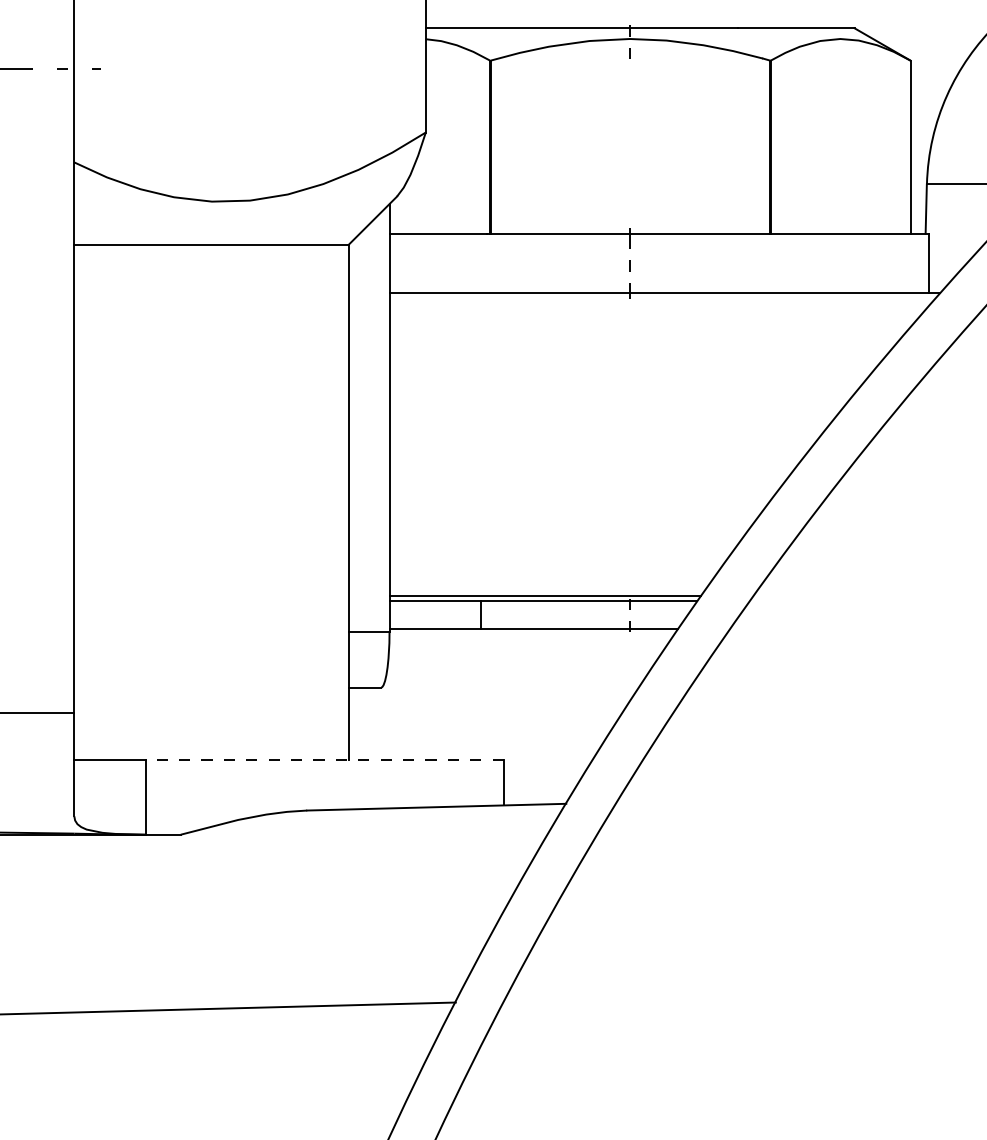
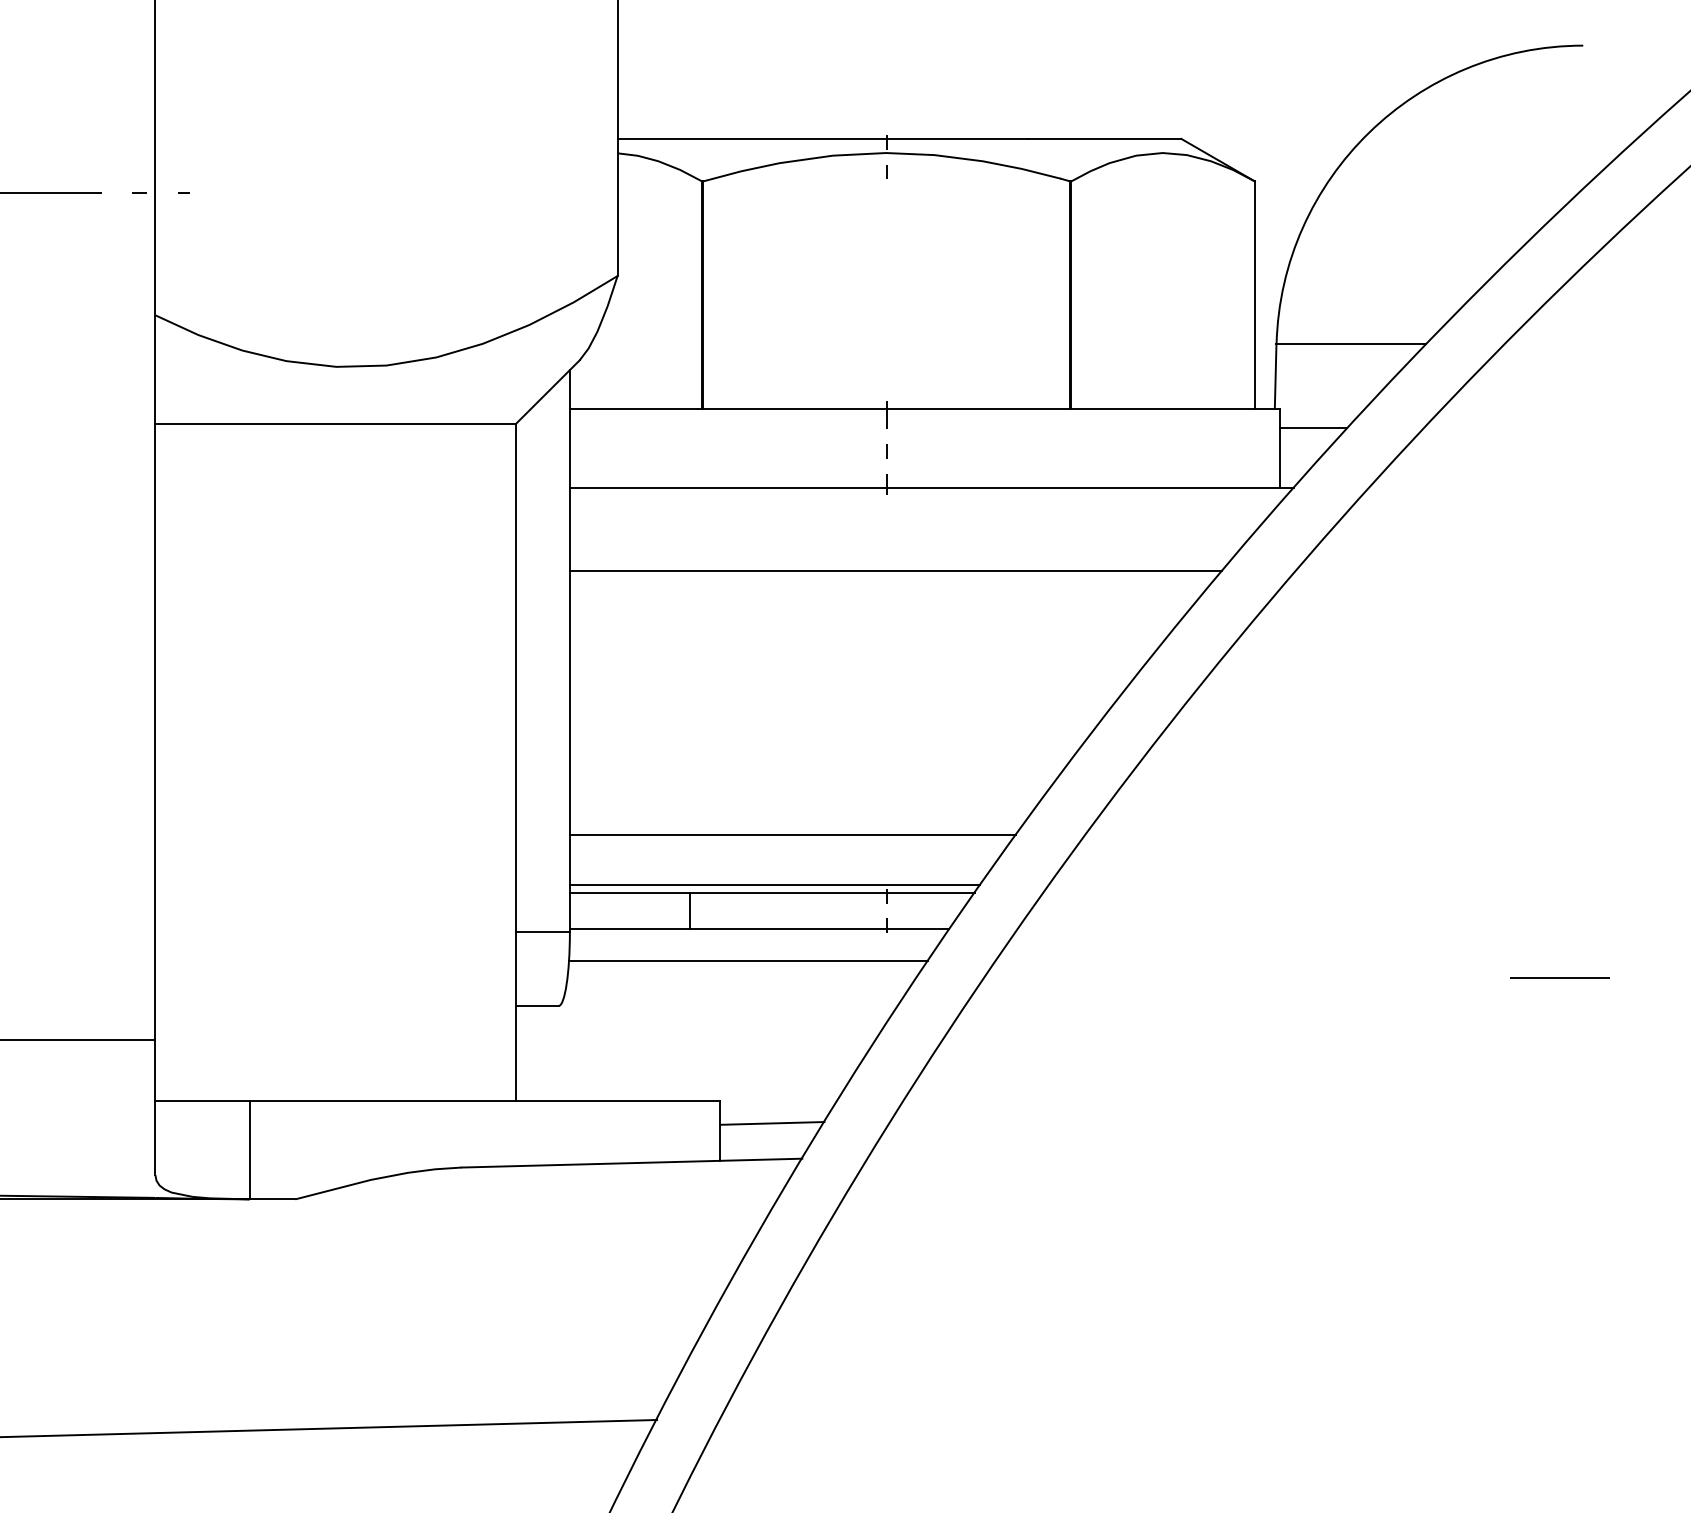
line: (955, 247) -> (1313, 427), added
line: (637, 357) -> (895, 571), added
line: (558, 557) -> (792, 834), added
line: (525, 653) -> (748, 961), added
line: (324, 760) -> (484, 1101), dashed -> solid
line: (543, 777) -> (772, 1123), added

